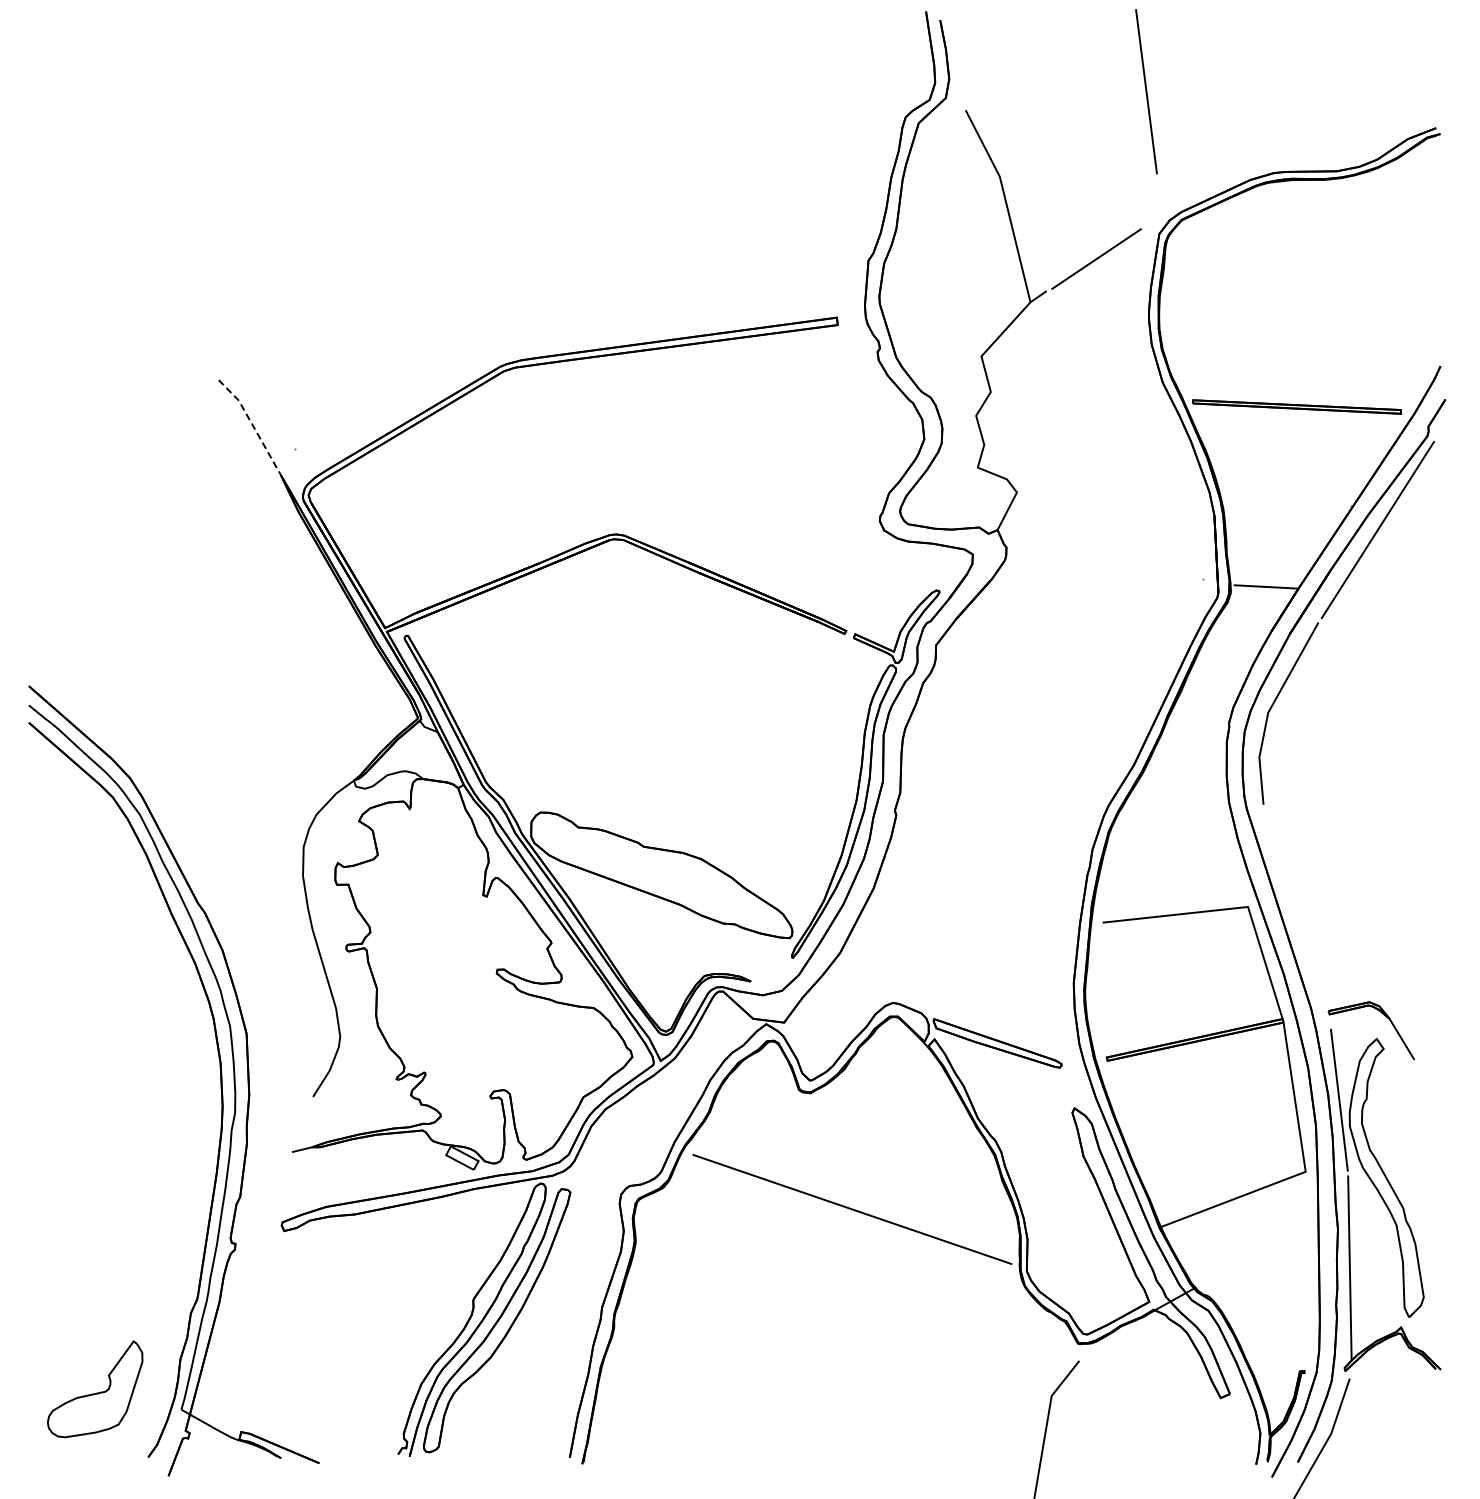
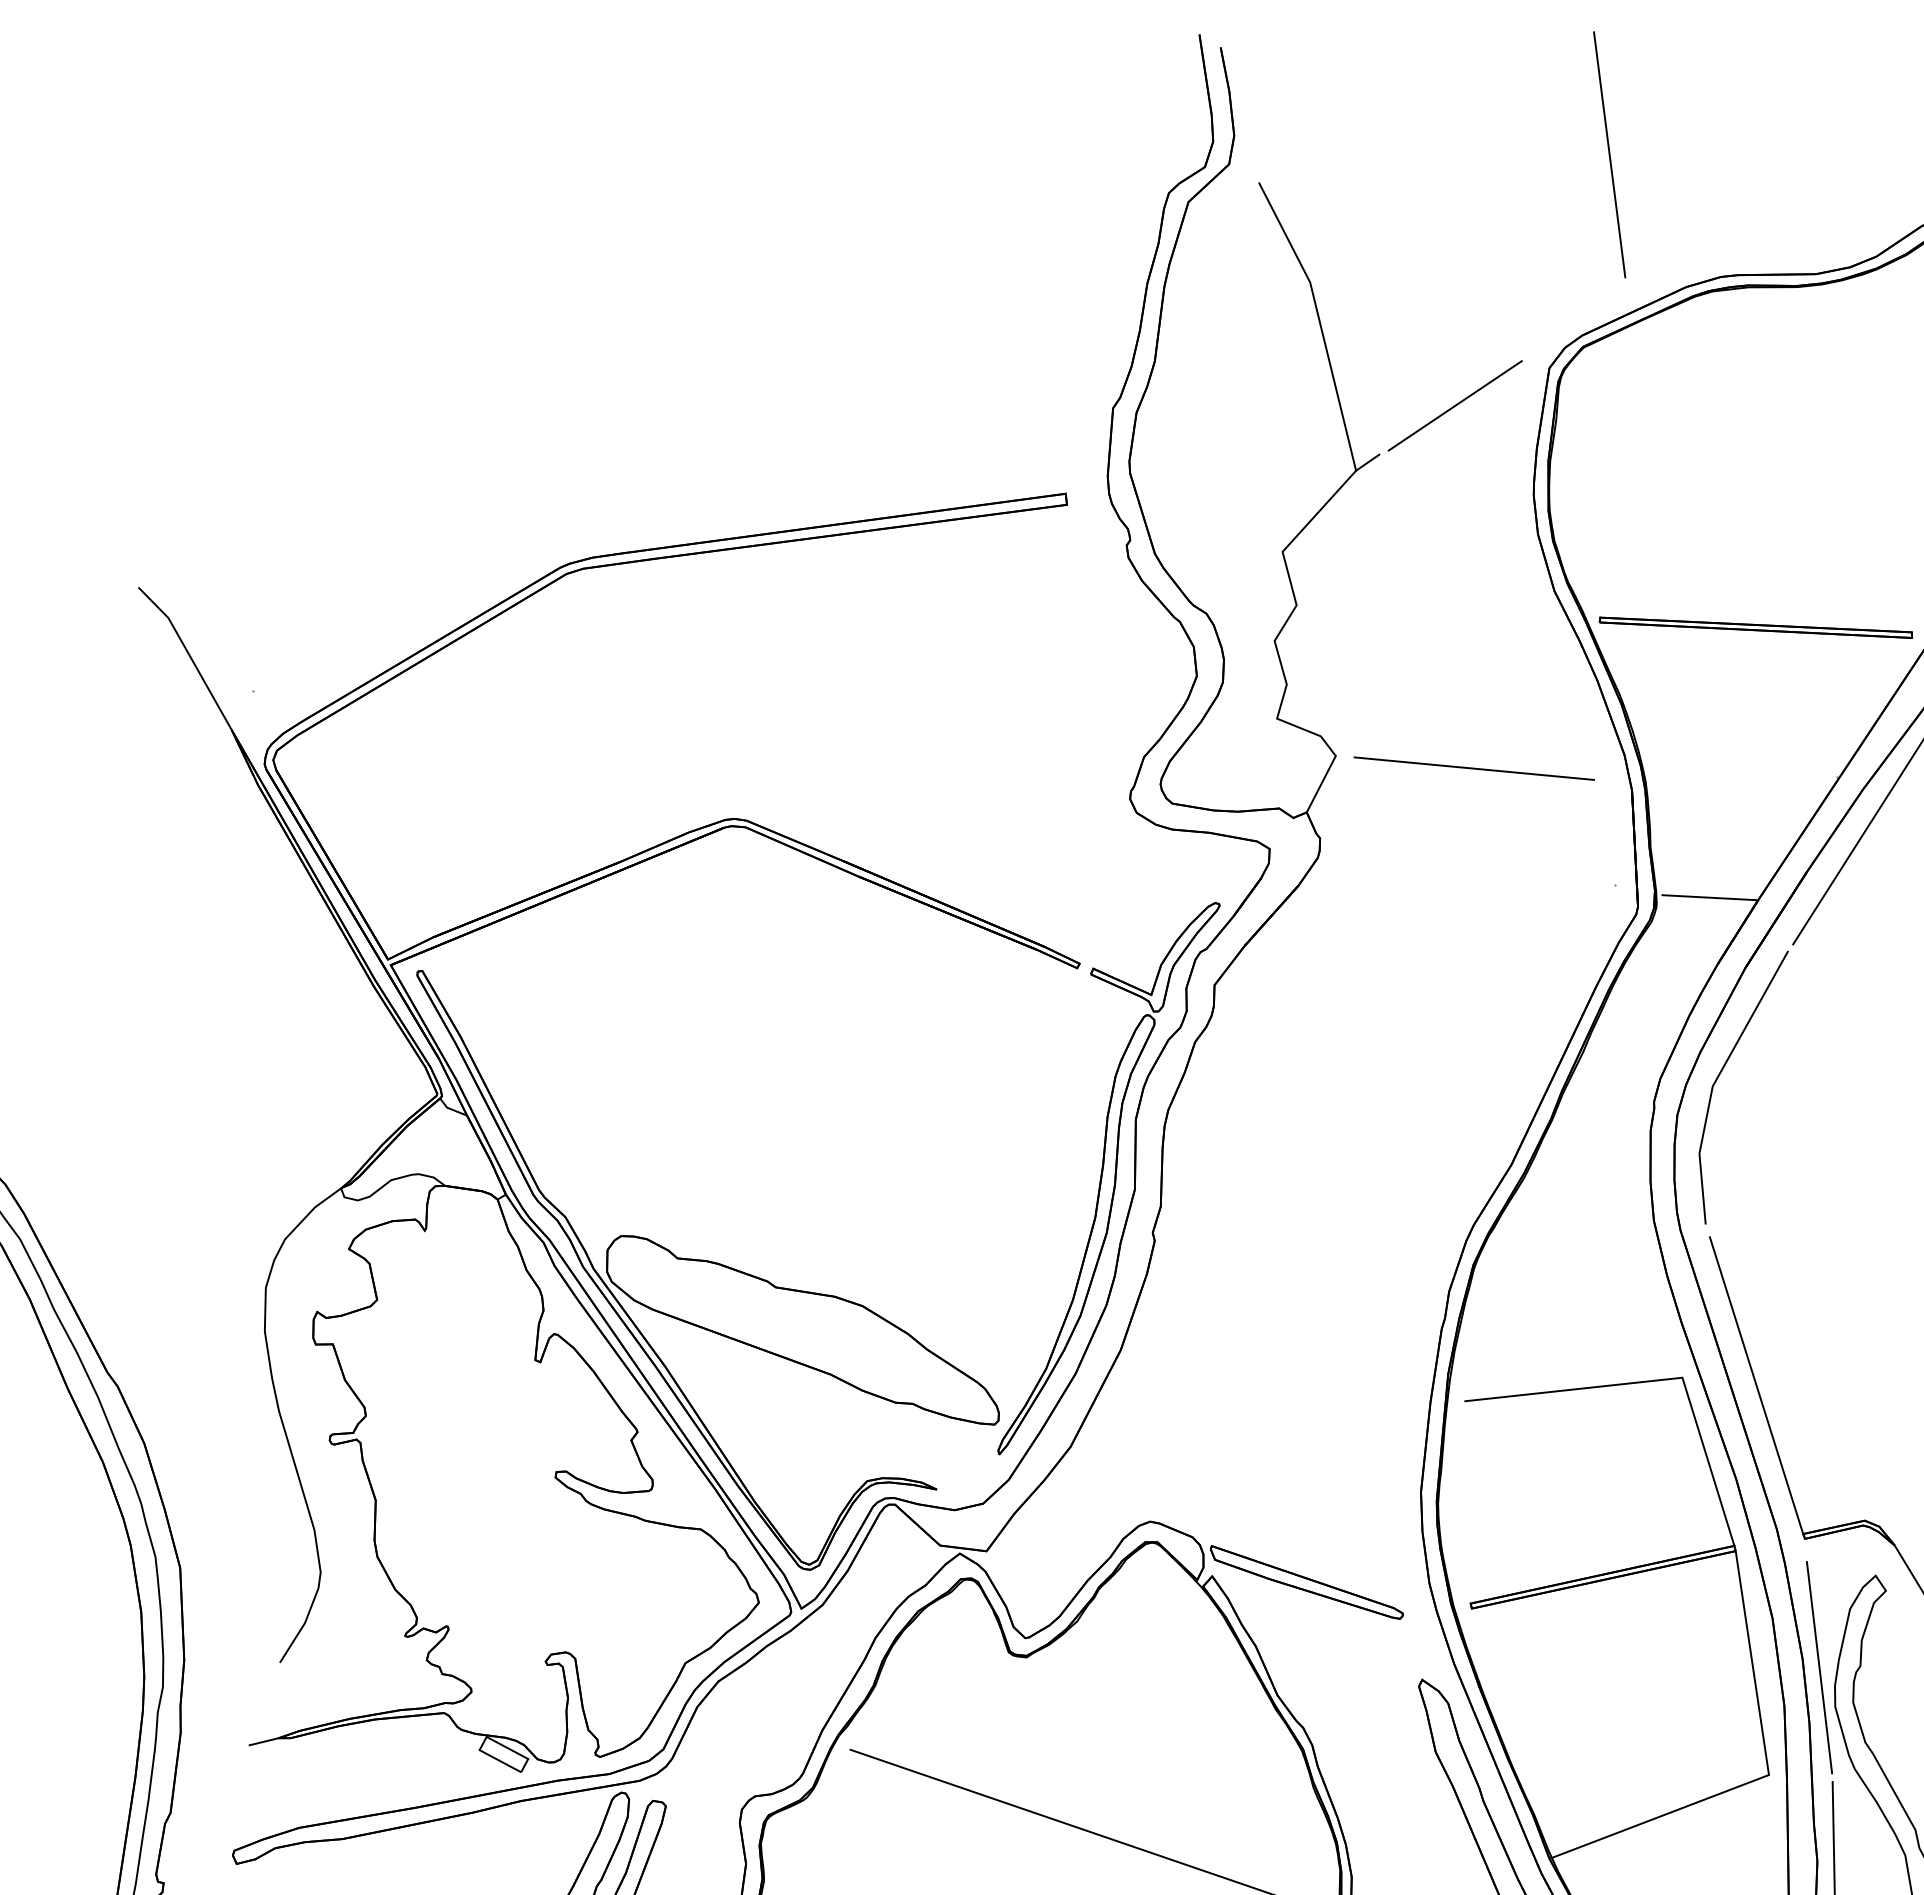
line: (1146, 91) -> (1609, 154), moved
line: (252, 424) -> (189, 654), dashed -> solid
line: (1109, 500) -> (1474, 768), added
line: (1297, 912) -> (1756, 1386), added

